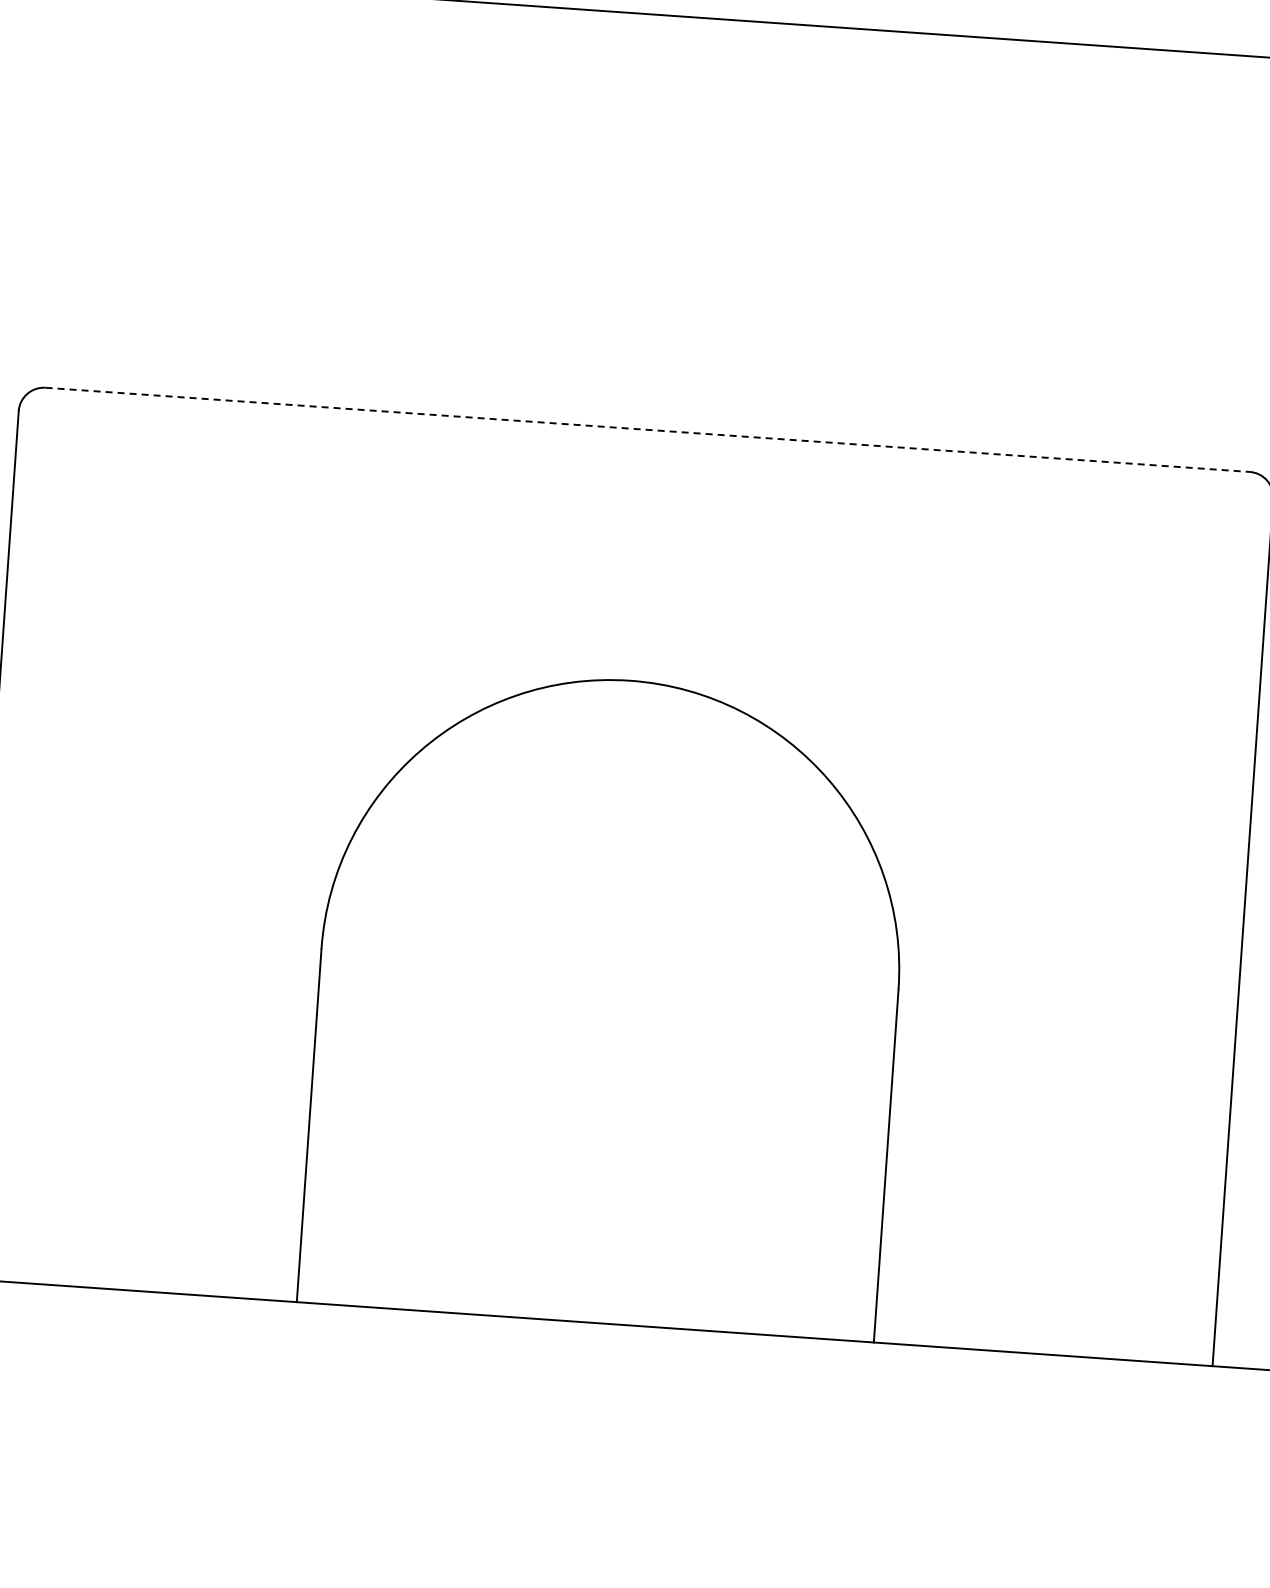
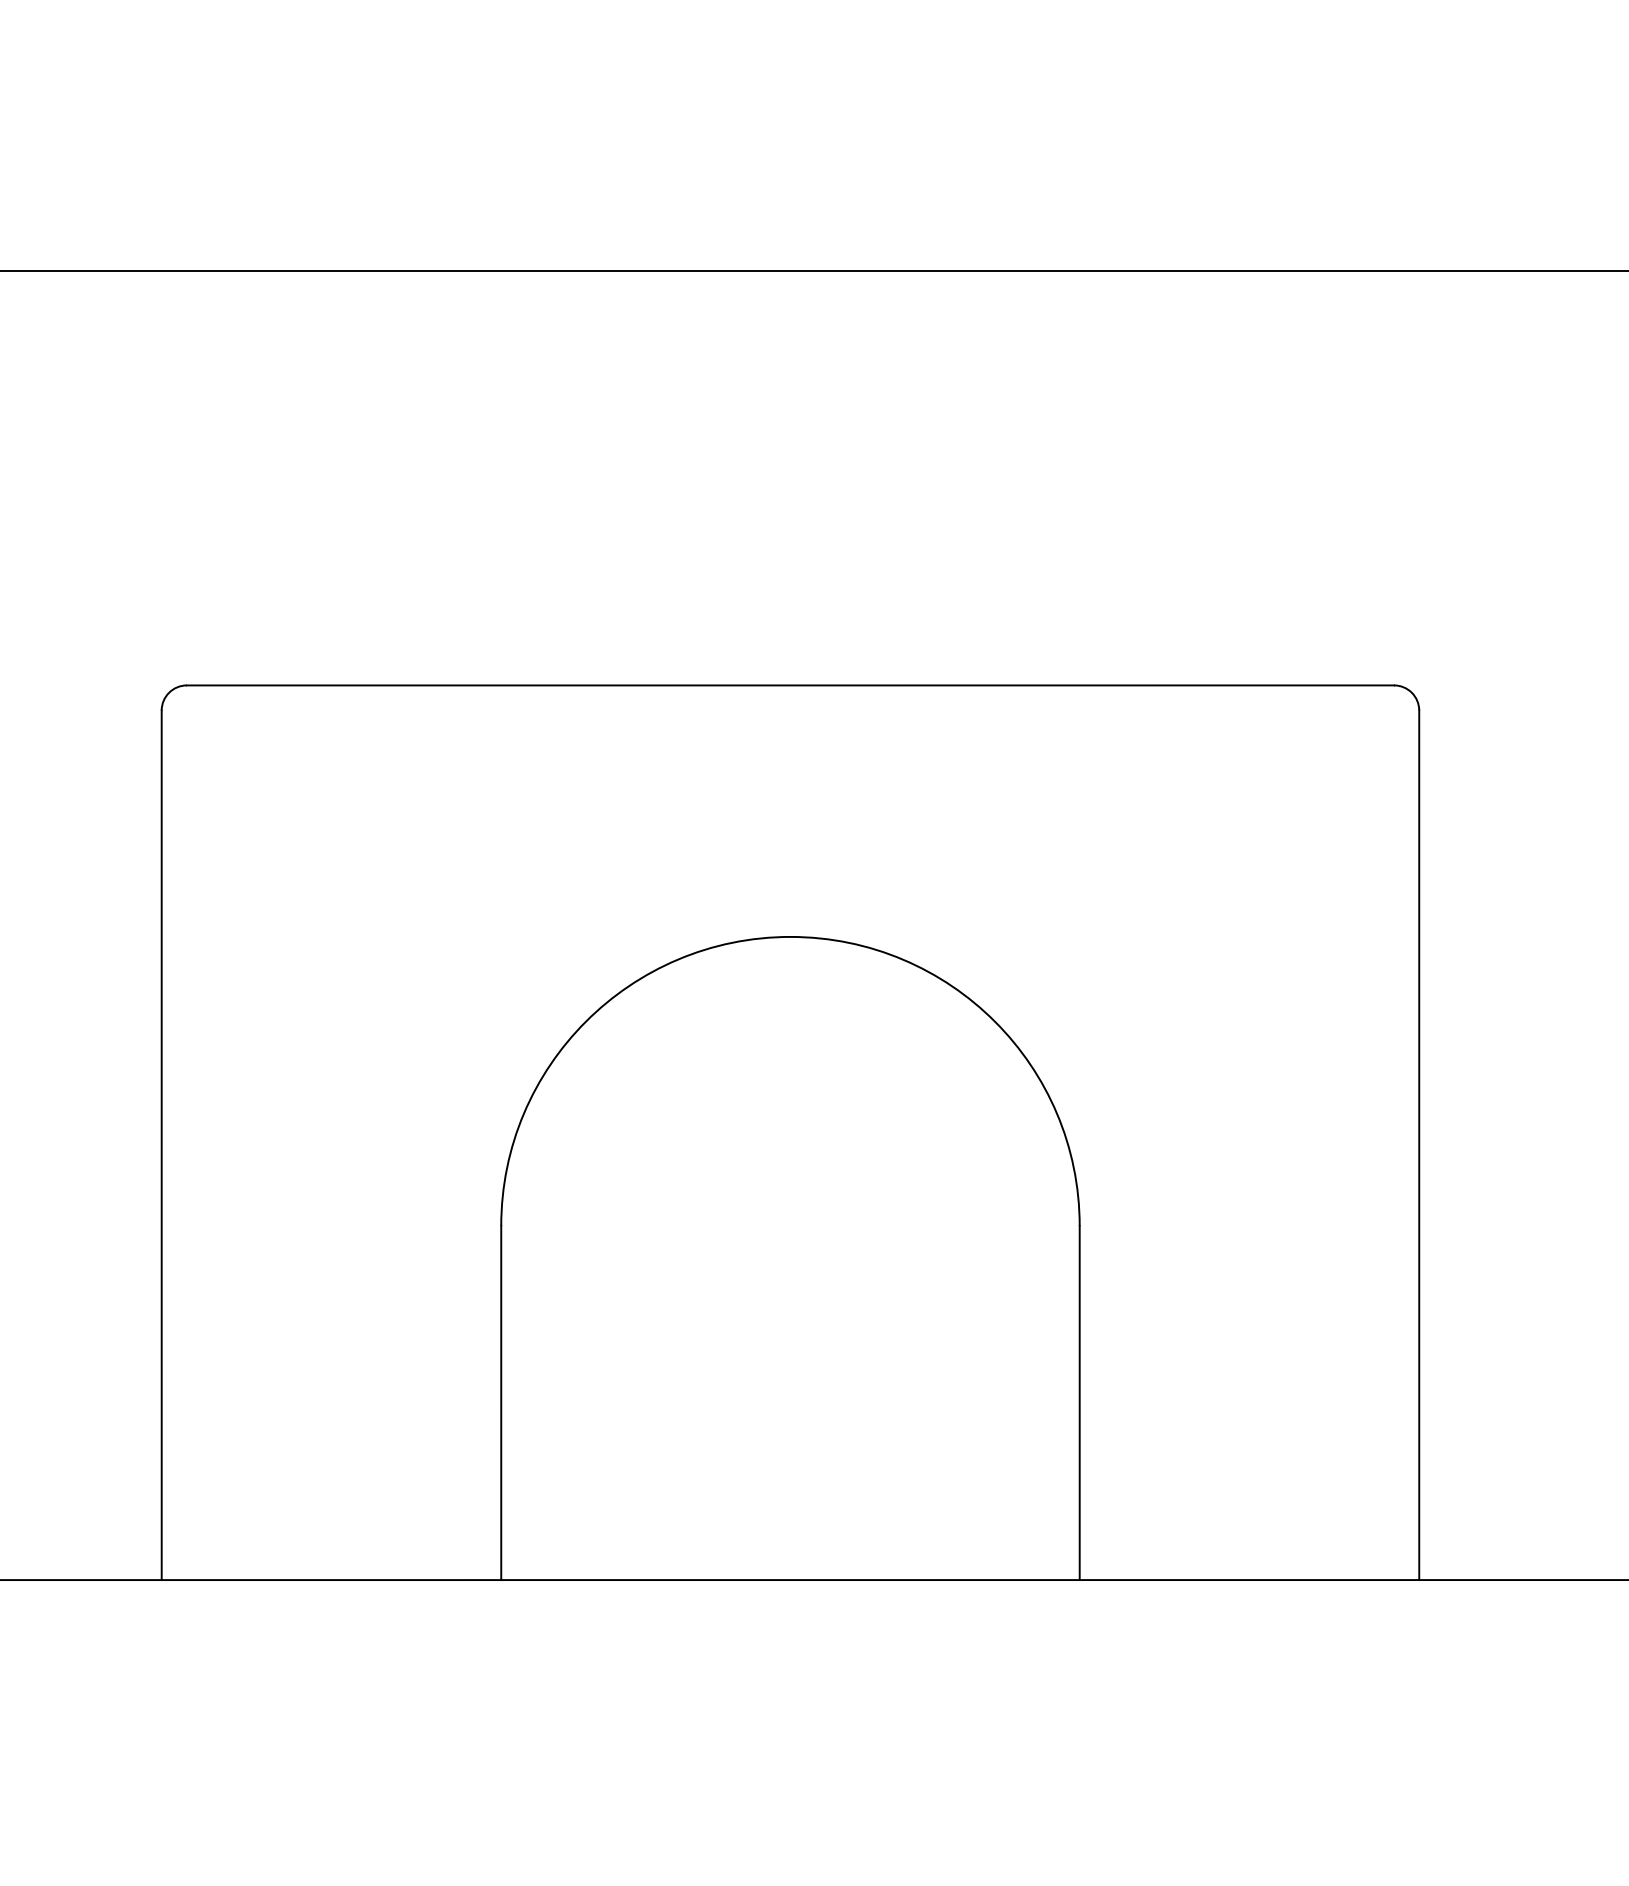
line: (647, 429) -> (790, 685), dashed -> solid

